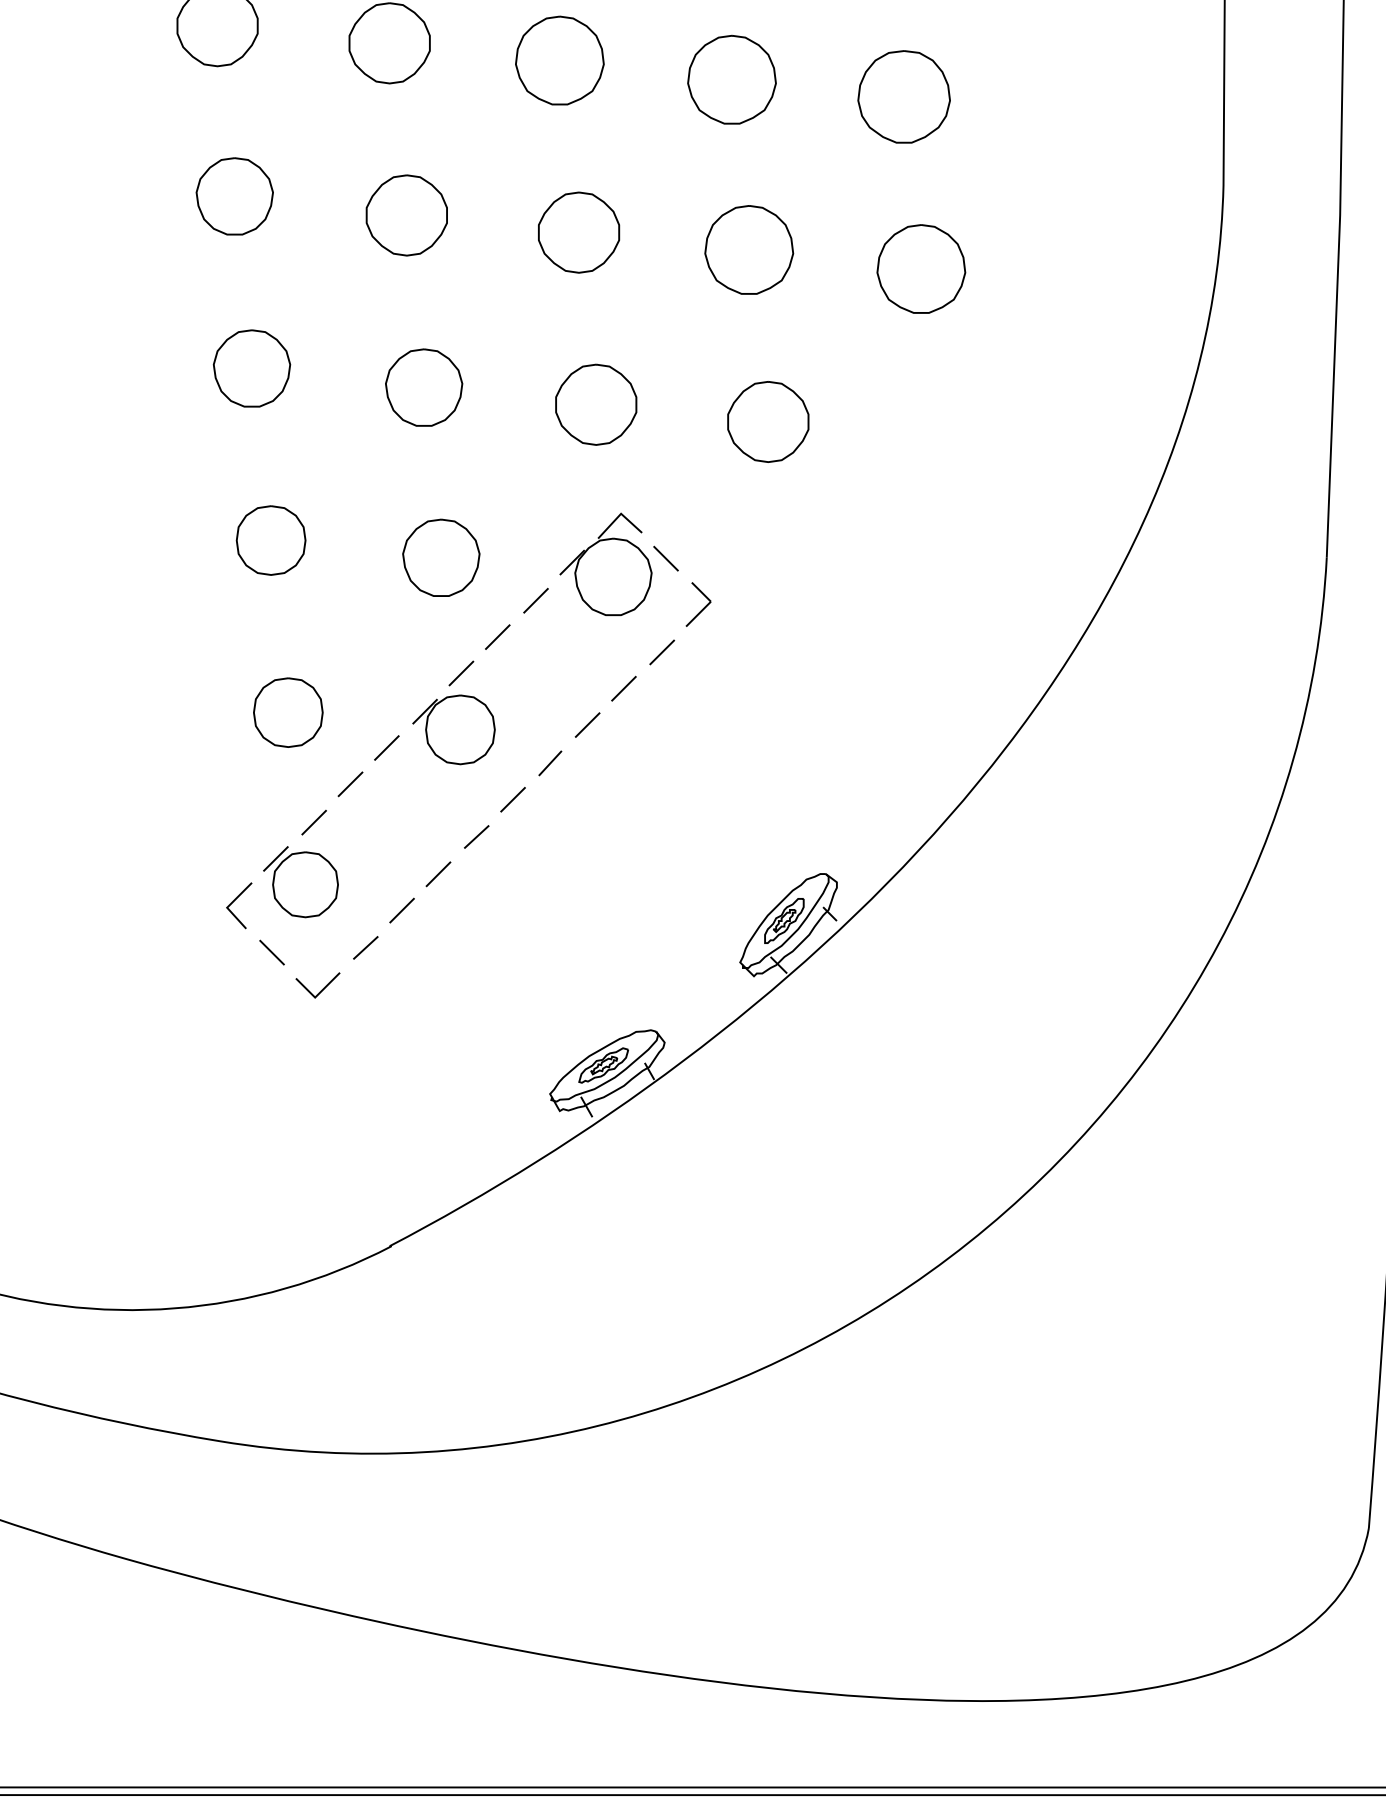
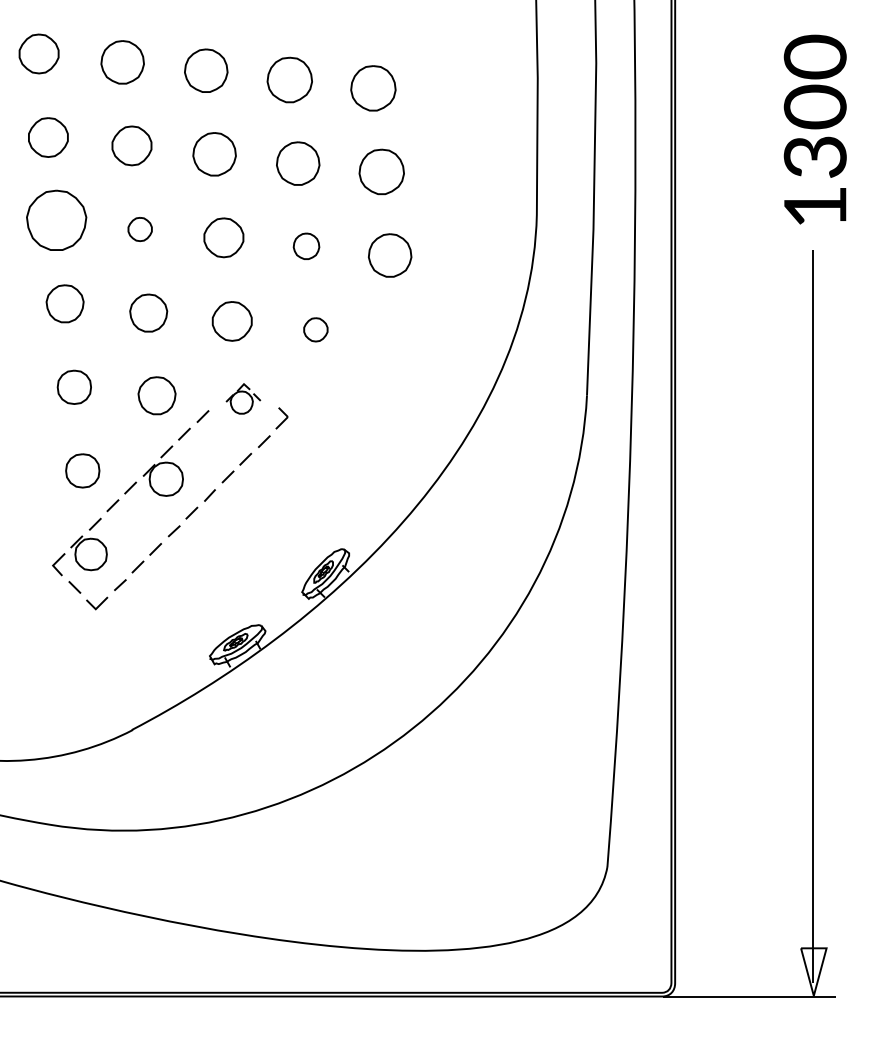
part: (234, 194) -> (56, 219), size x1.6
part: (405, 215) -> (139, 229), size x0.6
part: (749, 250) -> (306, 246), size x0.6
part: (767, 421) -> (315, 329), size x0.6
part: (619, 563) -> (243, 398), size x0.6

